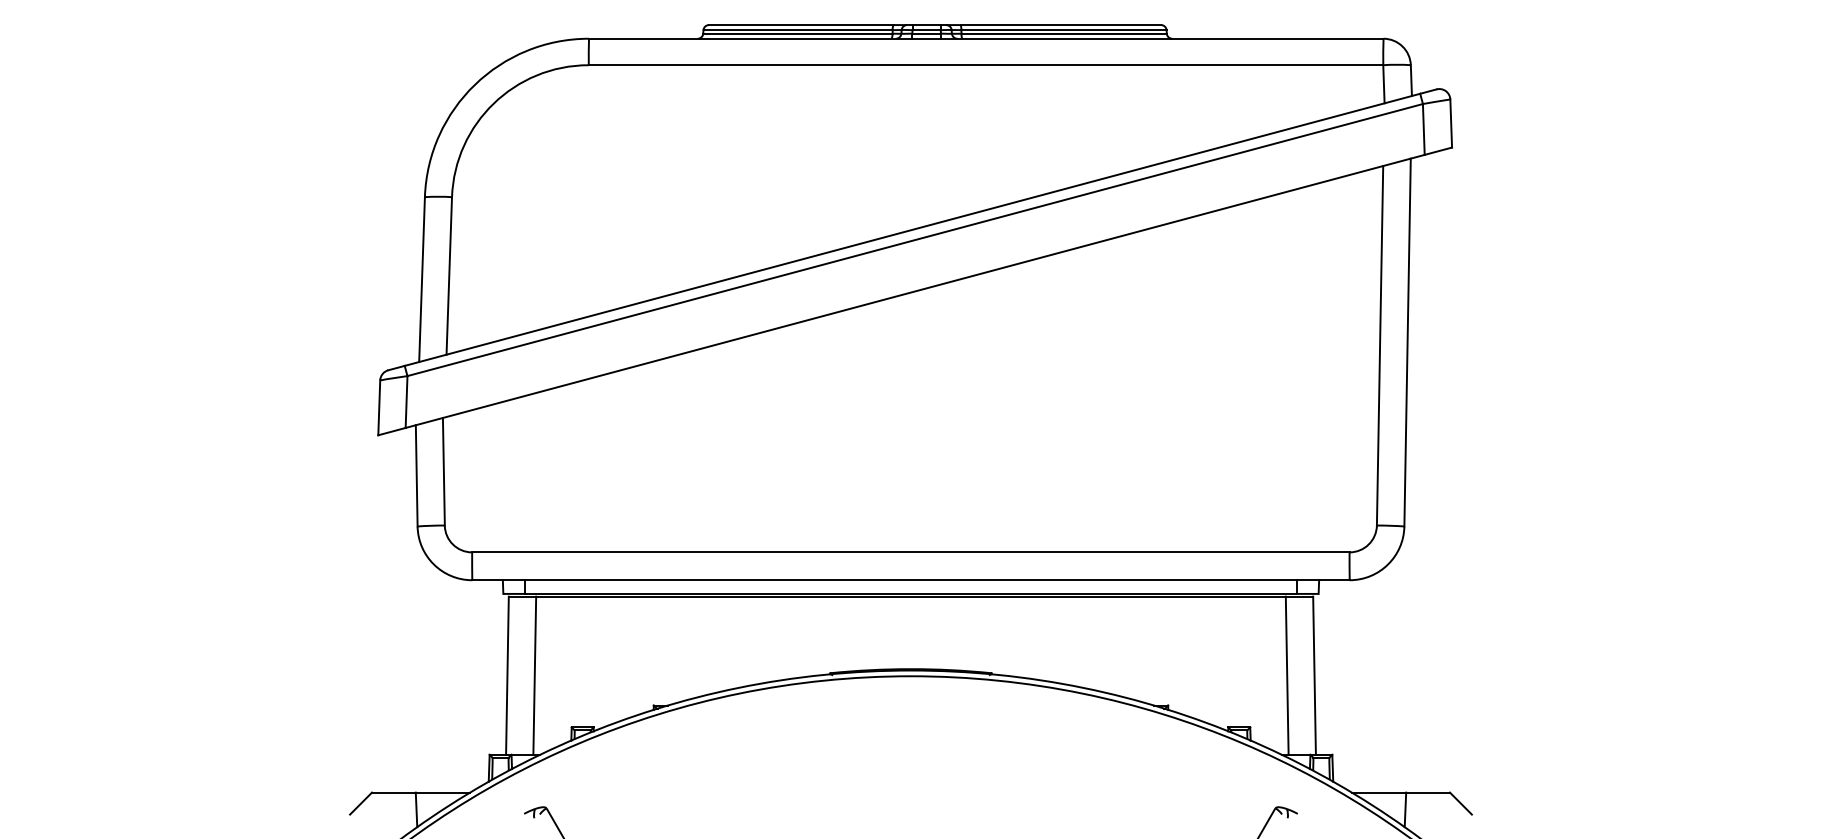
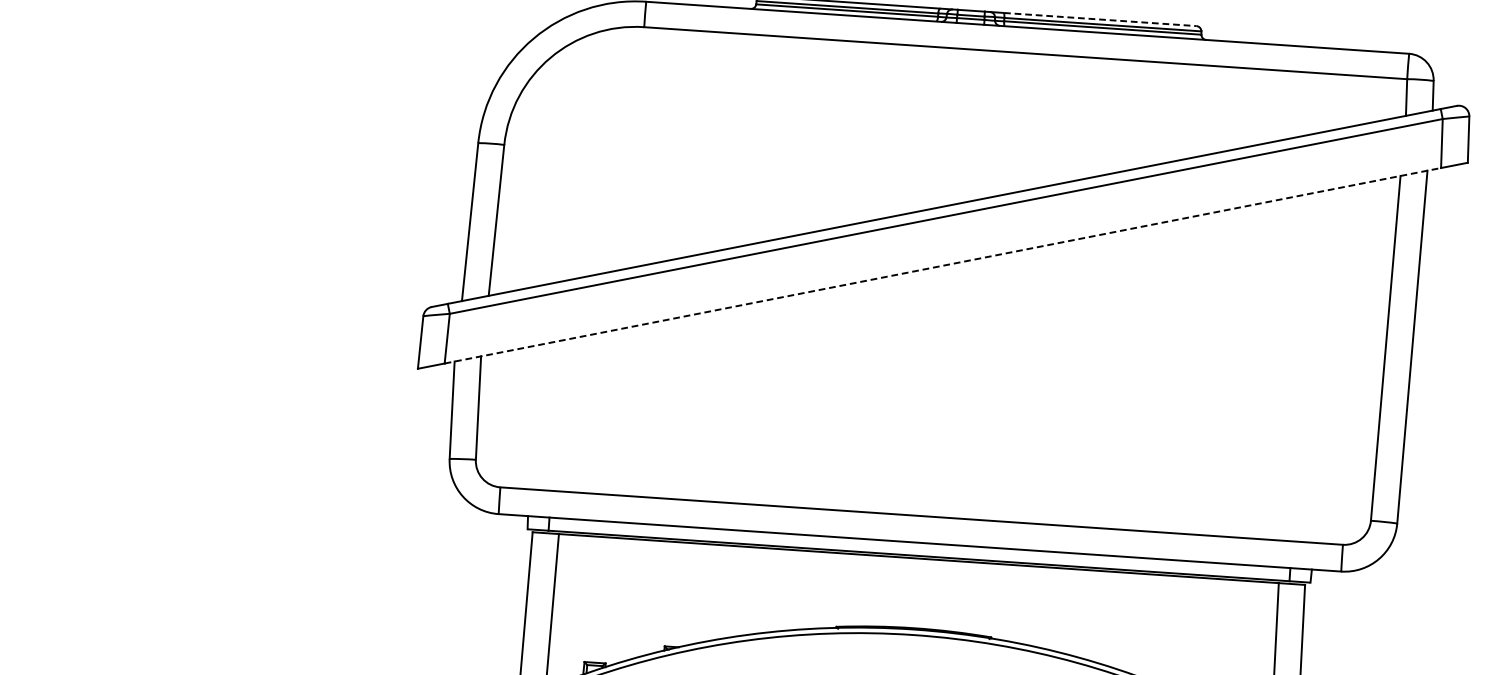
line: (1061, 25) -> (1100, 19), solid -> dashed
line: (915, 291) -> (943, 265), solid -> dashed

